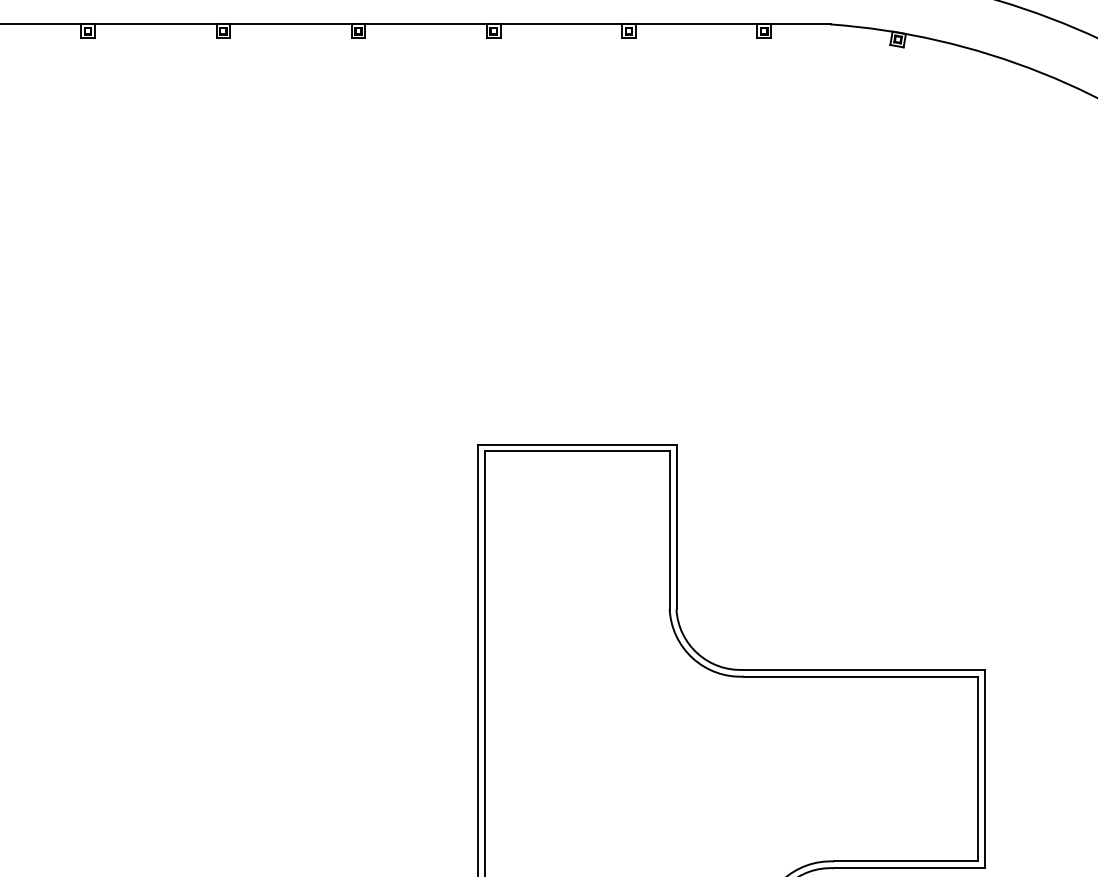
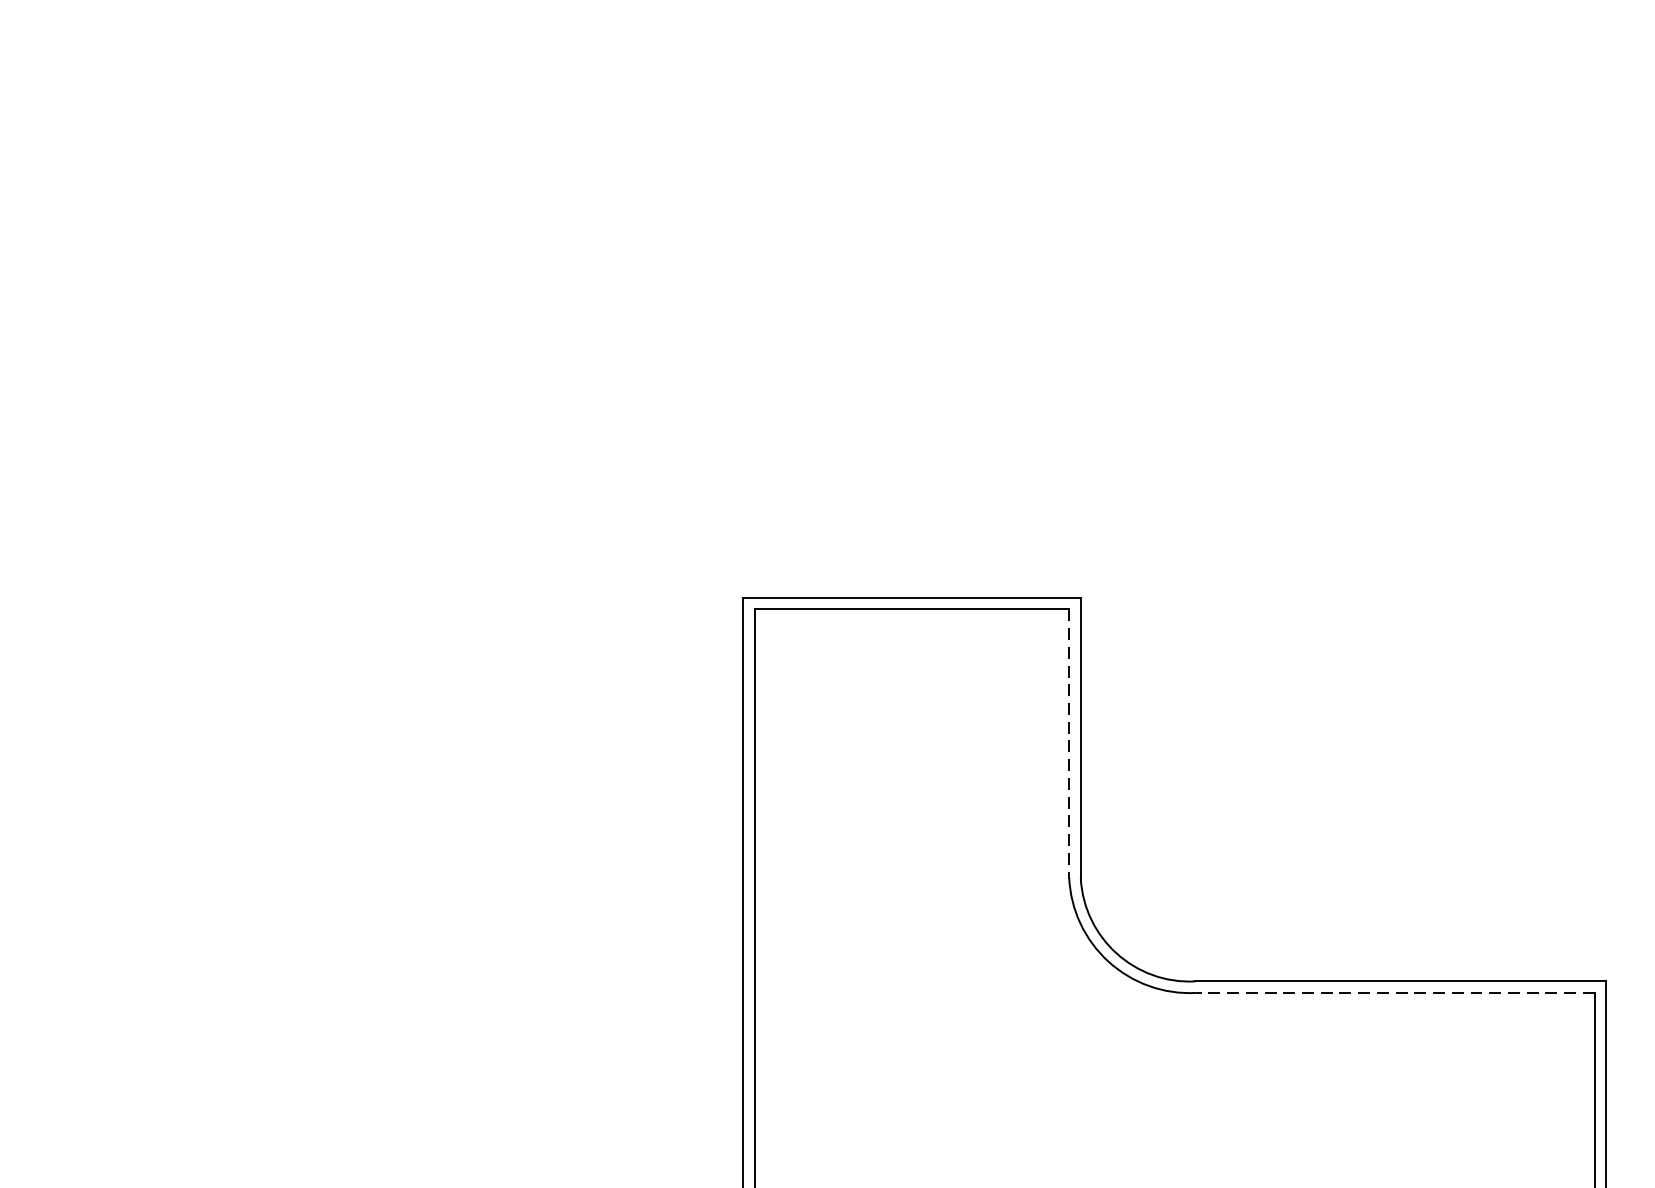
line: (669, 530) -> (1068, 744), solid -> dashed
line: (860, 676) -> (1394, 992), solid -> dashed

